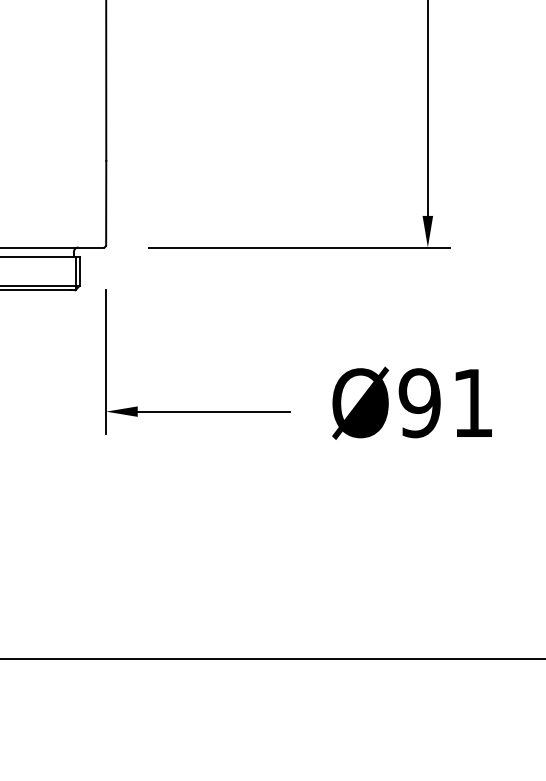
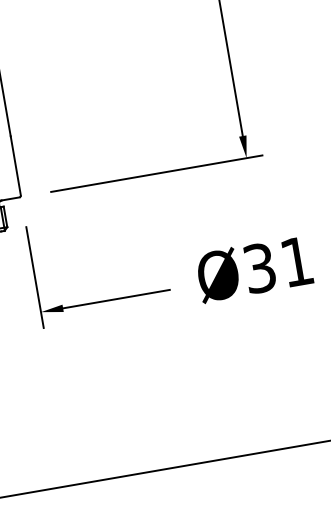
text: (419, 403) -> (259, 268), Ø91 -> Ø31

